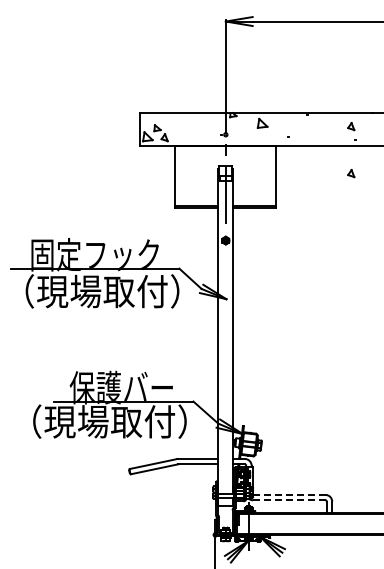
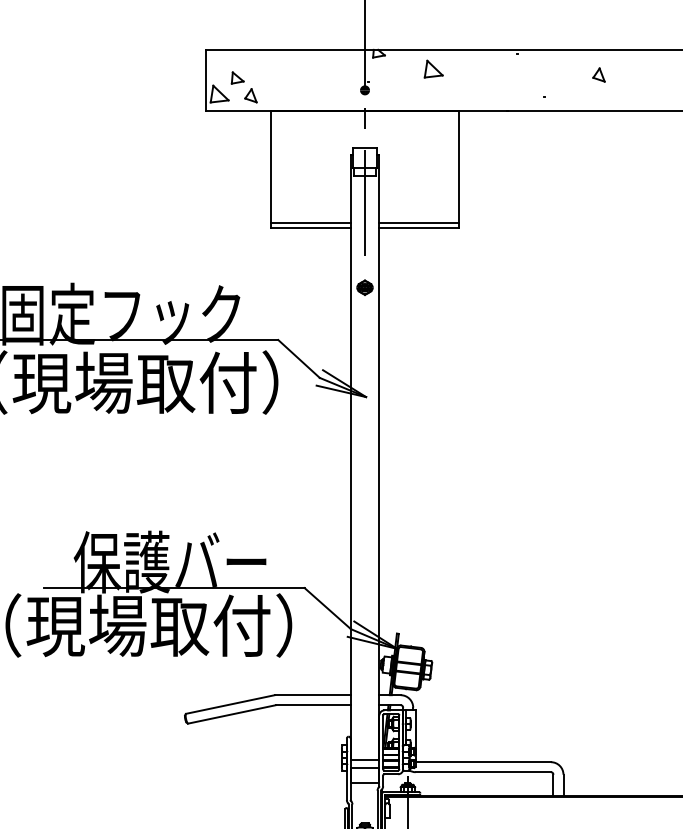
part: (351, 173) -> (599, 162), removed
line: (289, 494) -> (483, 761), dashed -> solid
line: (289, 500) -> (483, 772), dashed -> solid

